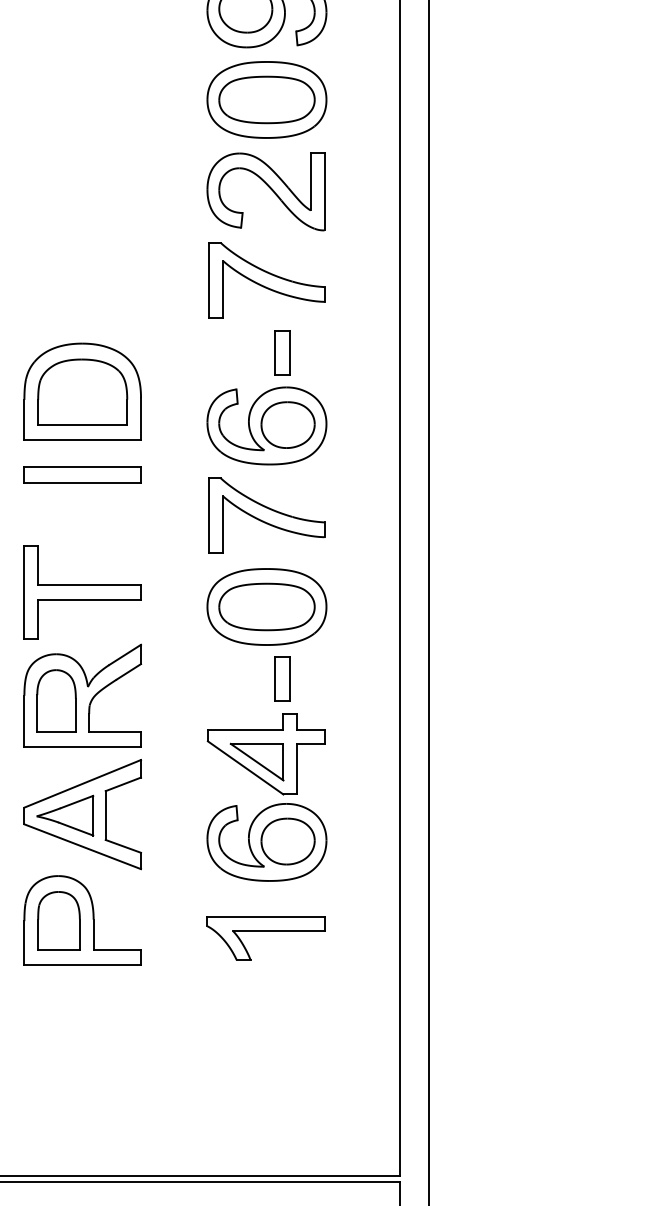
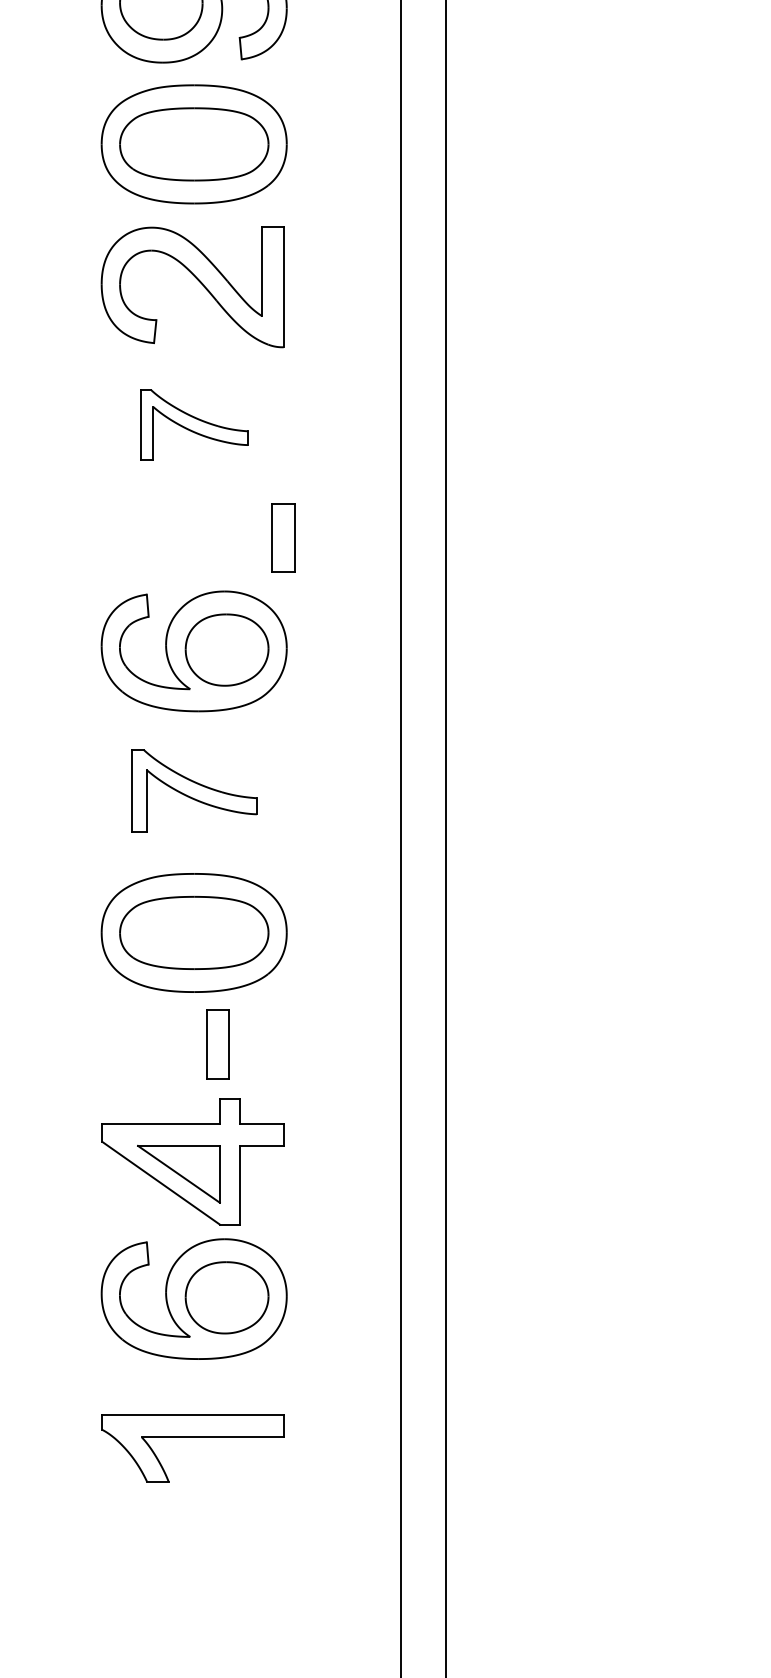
part: (266, 280) -> (193, 425), size x0.6
part: (282, 352) -> (283, 537), moved
part: (266, 515) -> (193, 790), size x0.7

